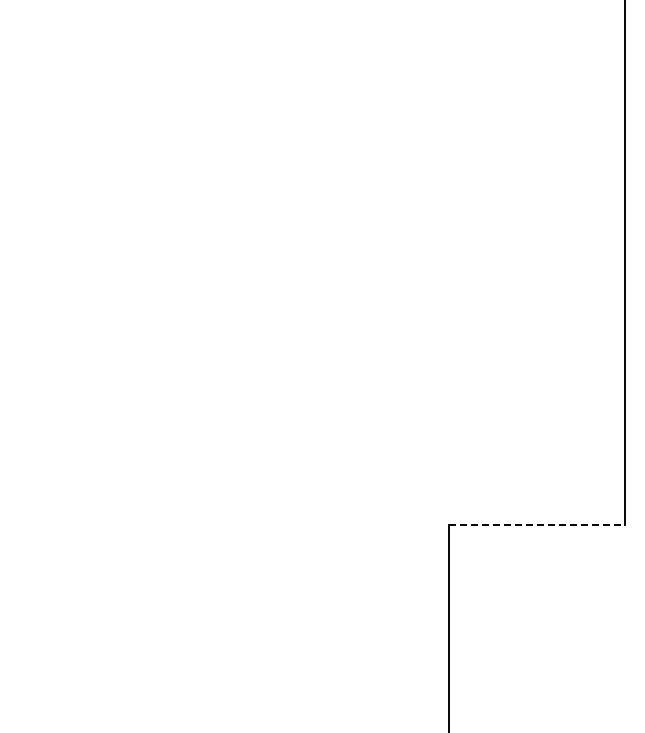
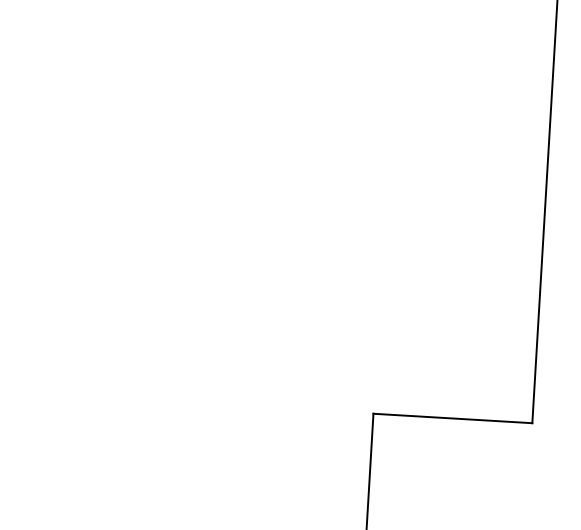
line: (536, 525) -> (452, 418), dashed -> solid

